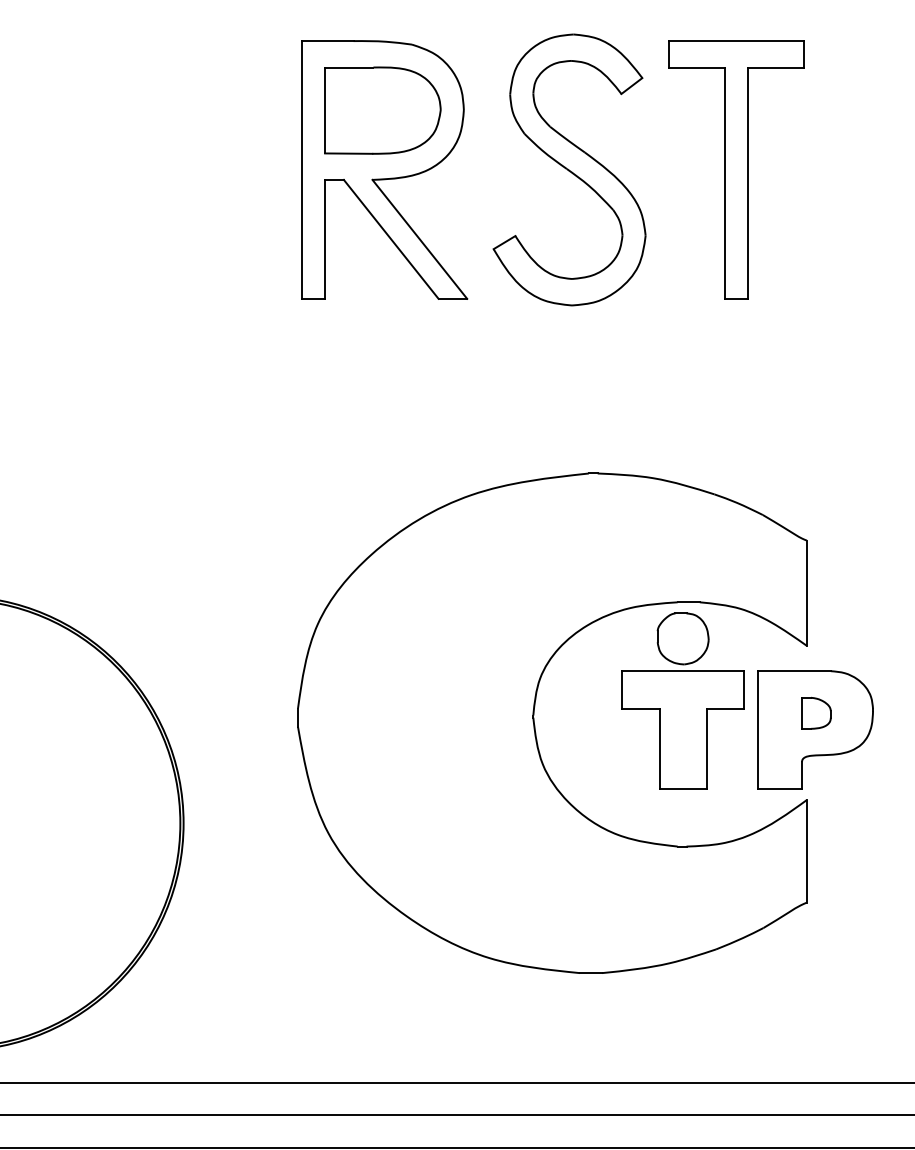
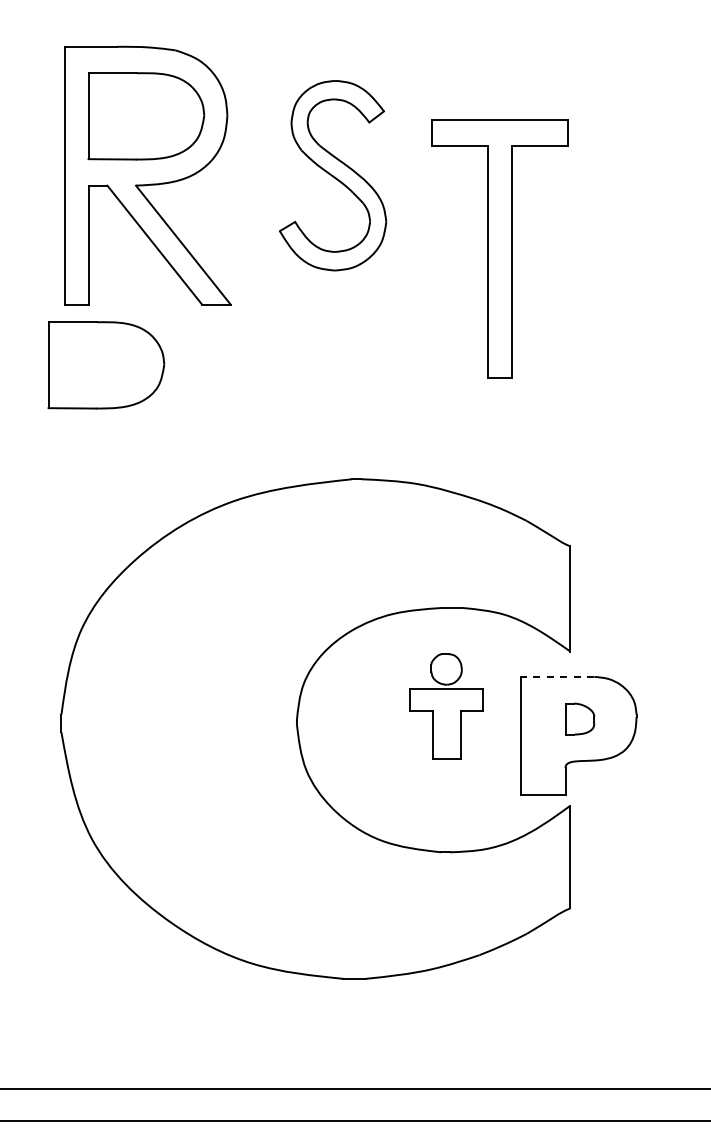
part: (569, 169) -> (333, 175), size x0.7
part: (736, 169) -> (500, 248), moved
part: (342, 359) -> (106, 365), added
line: (794, 671) -> (558, 677), solid -> dashed
part: (682, 700) -> (446, 706), size x0.6

